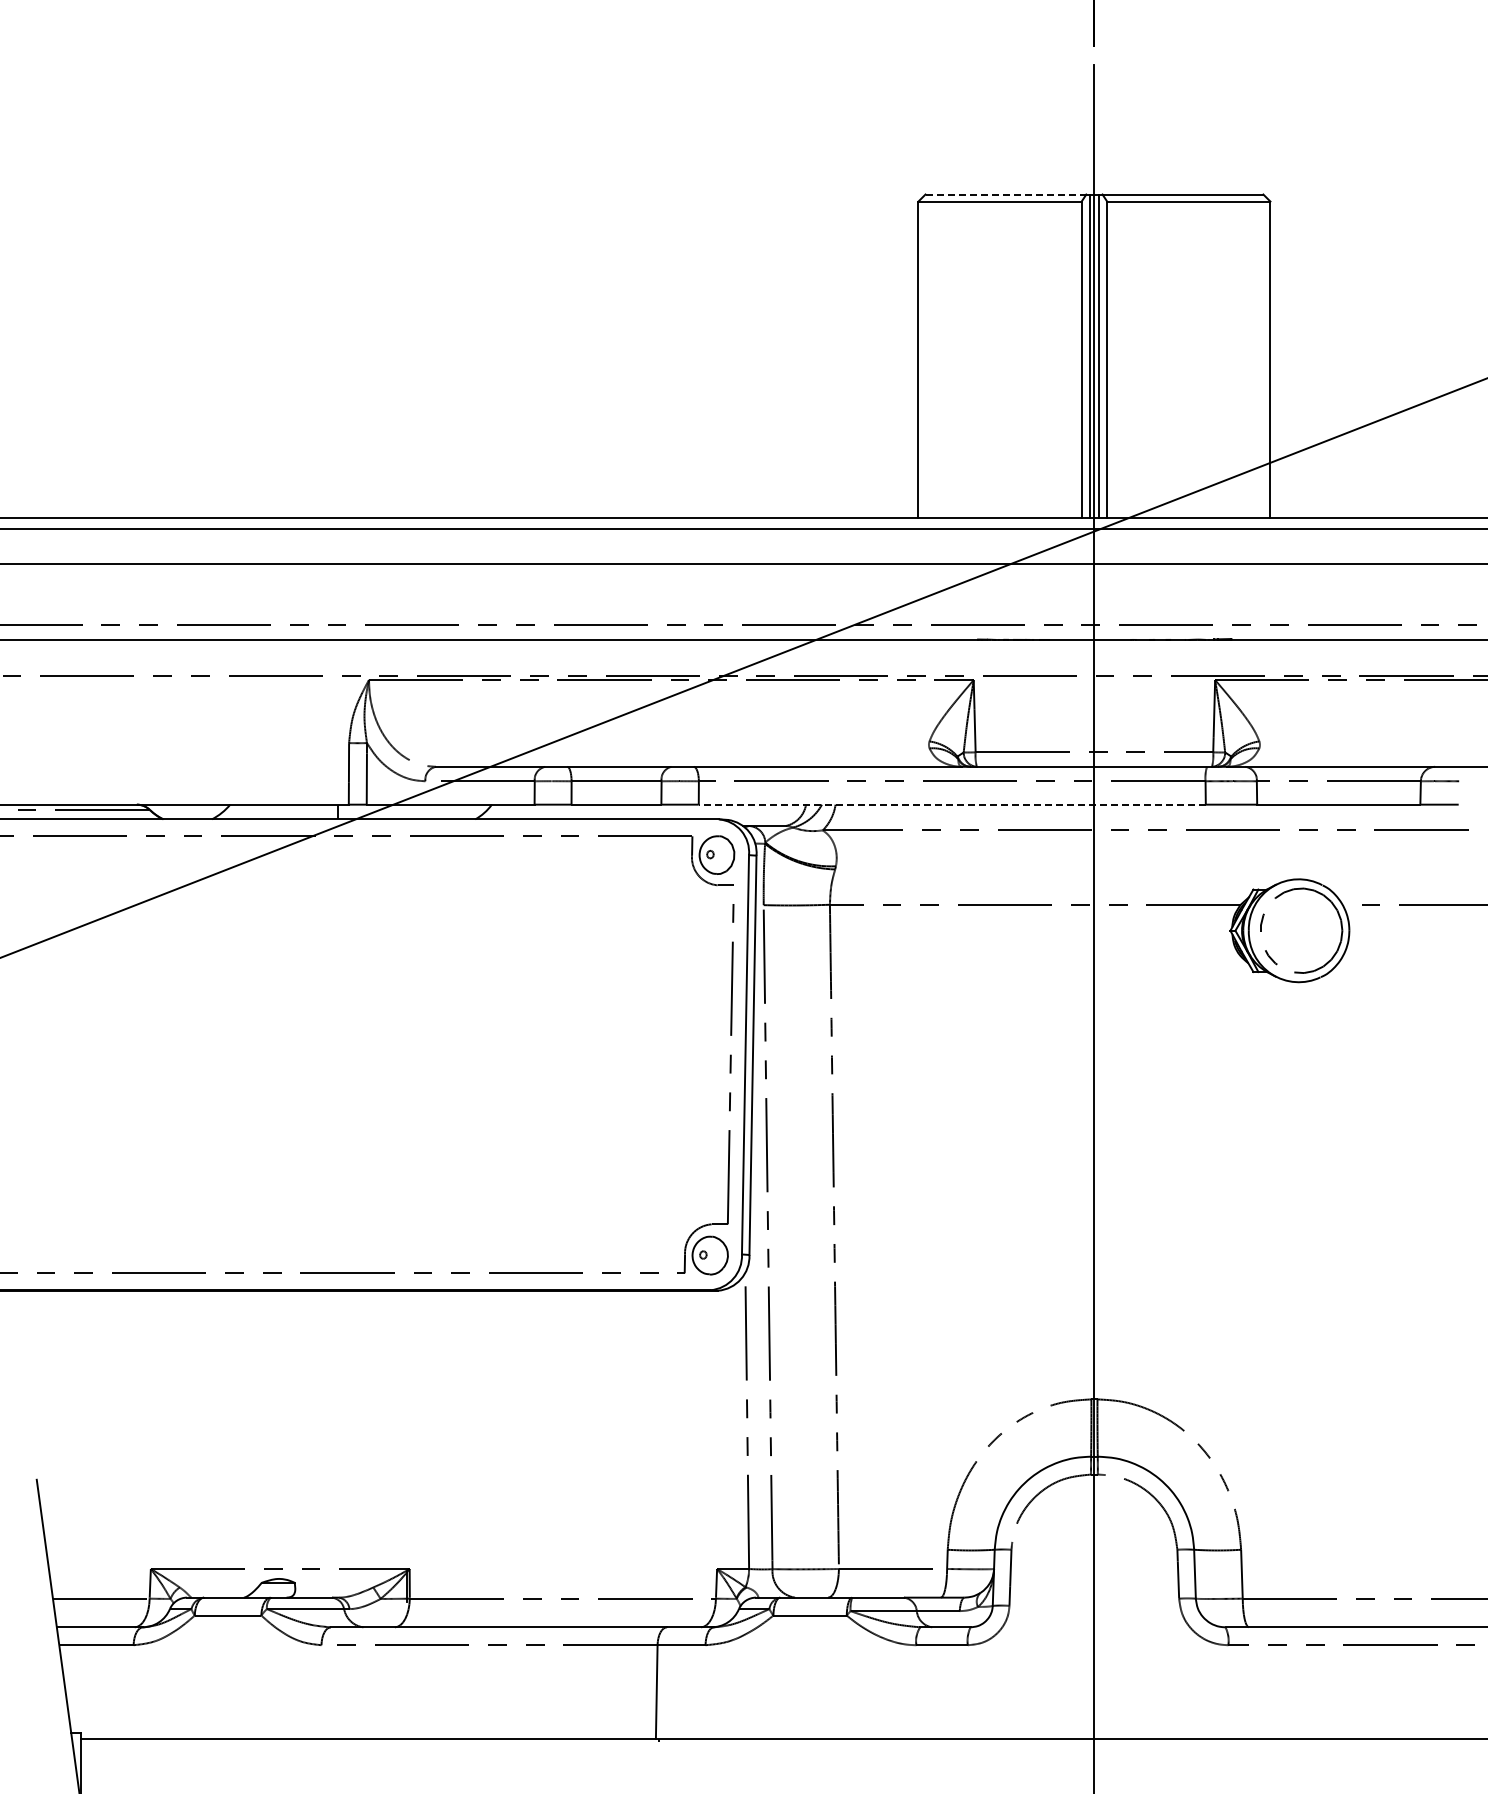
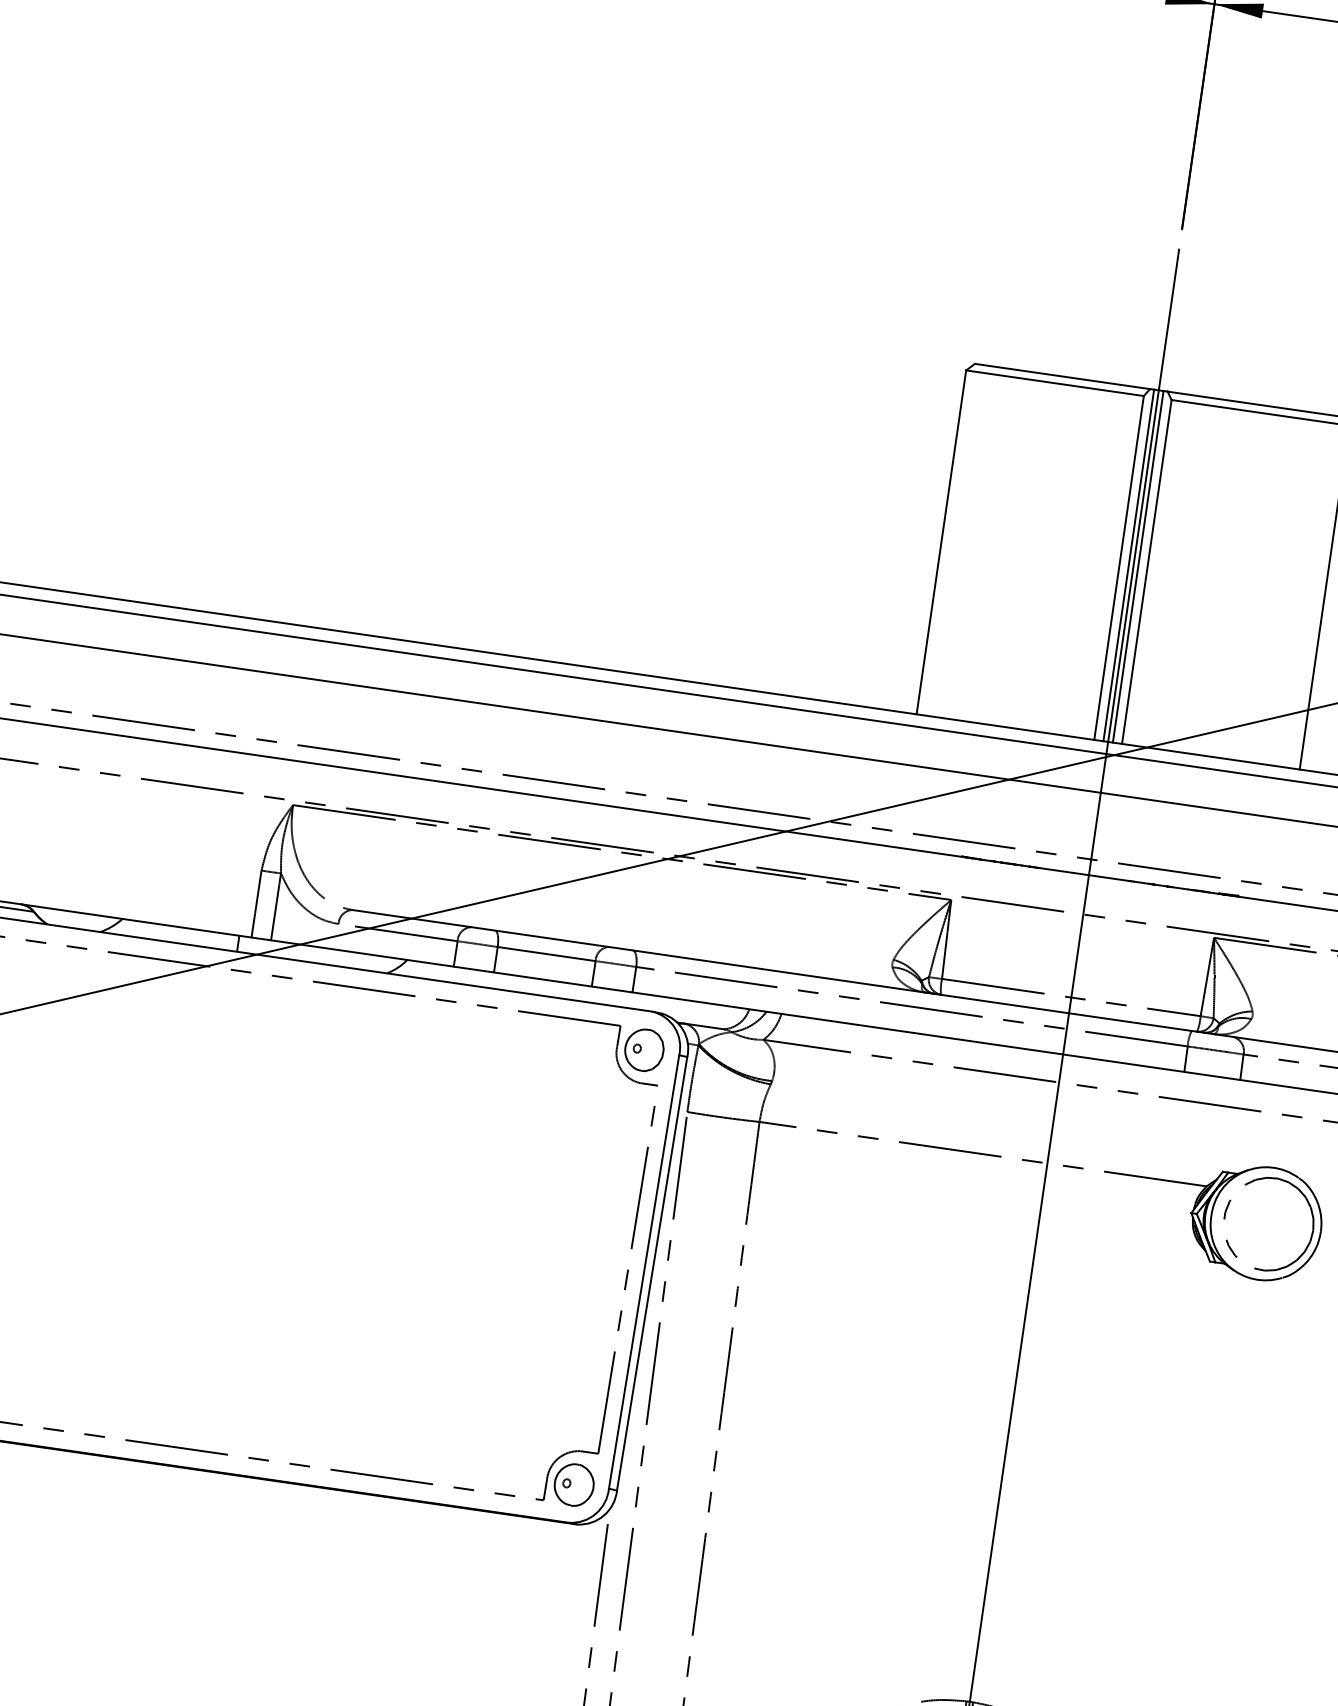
line: (1006, 194) -> (1063, 376), dashed -> solid
line: (952, 804) -> (908, 1032), dashed -> solid

